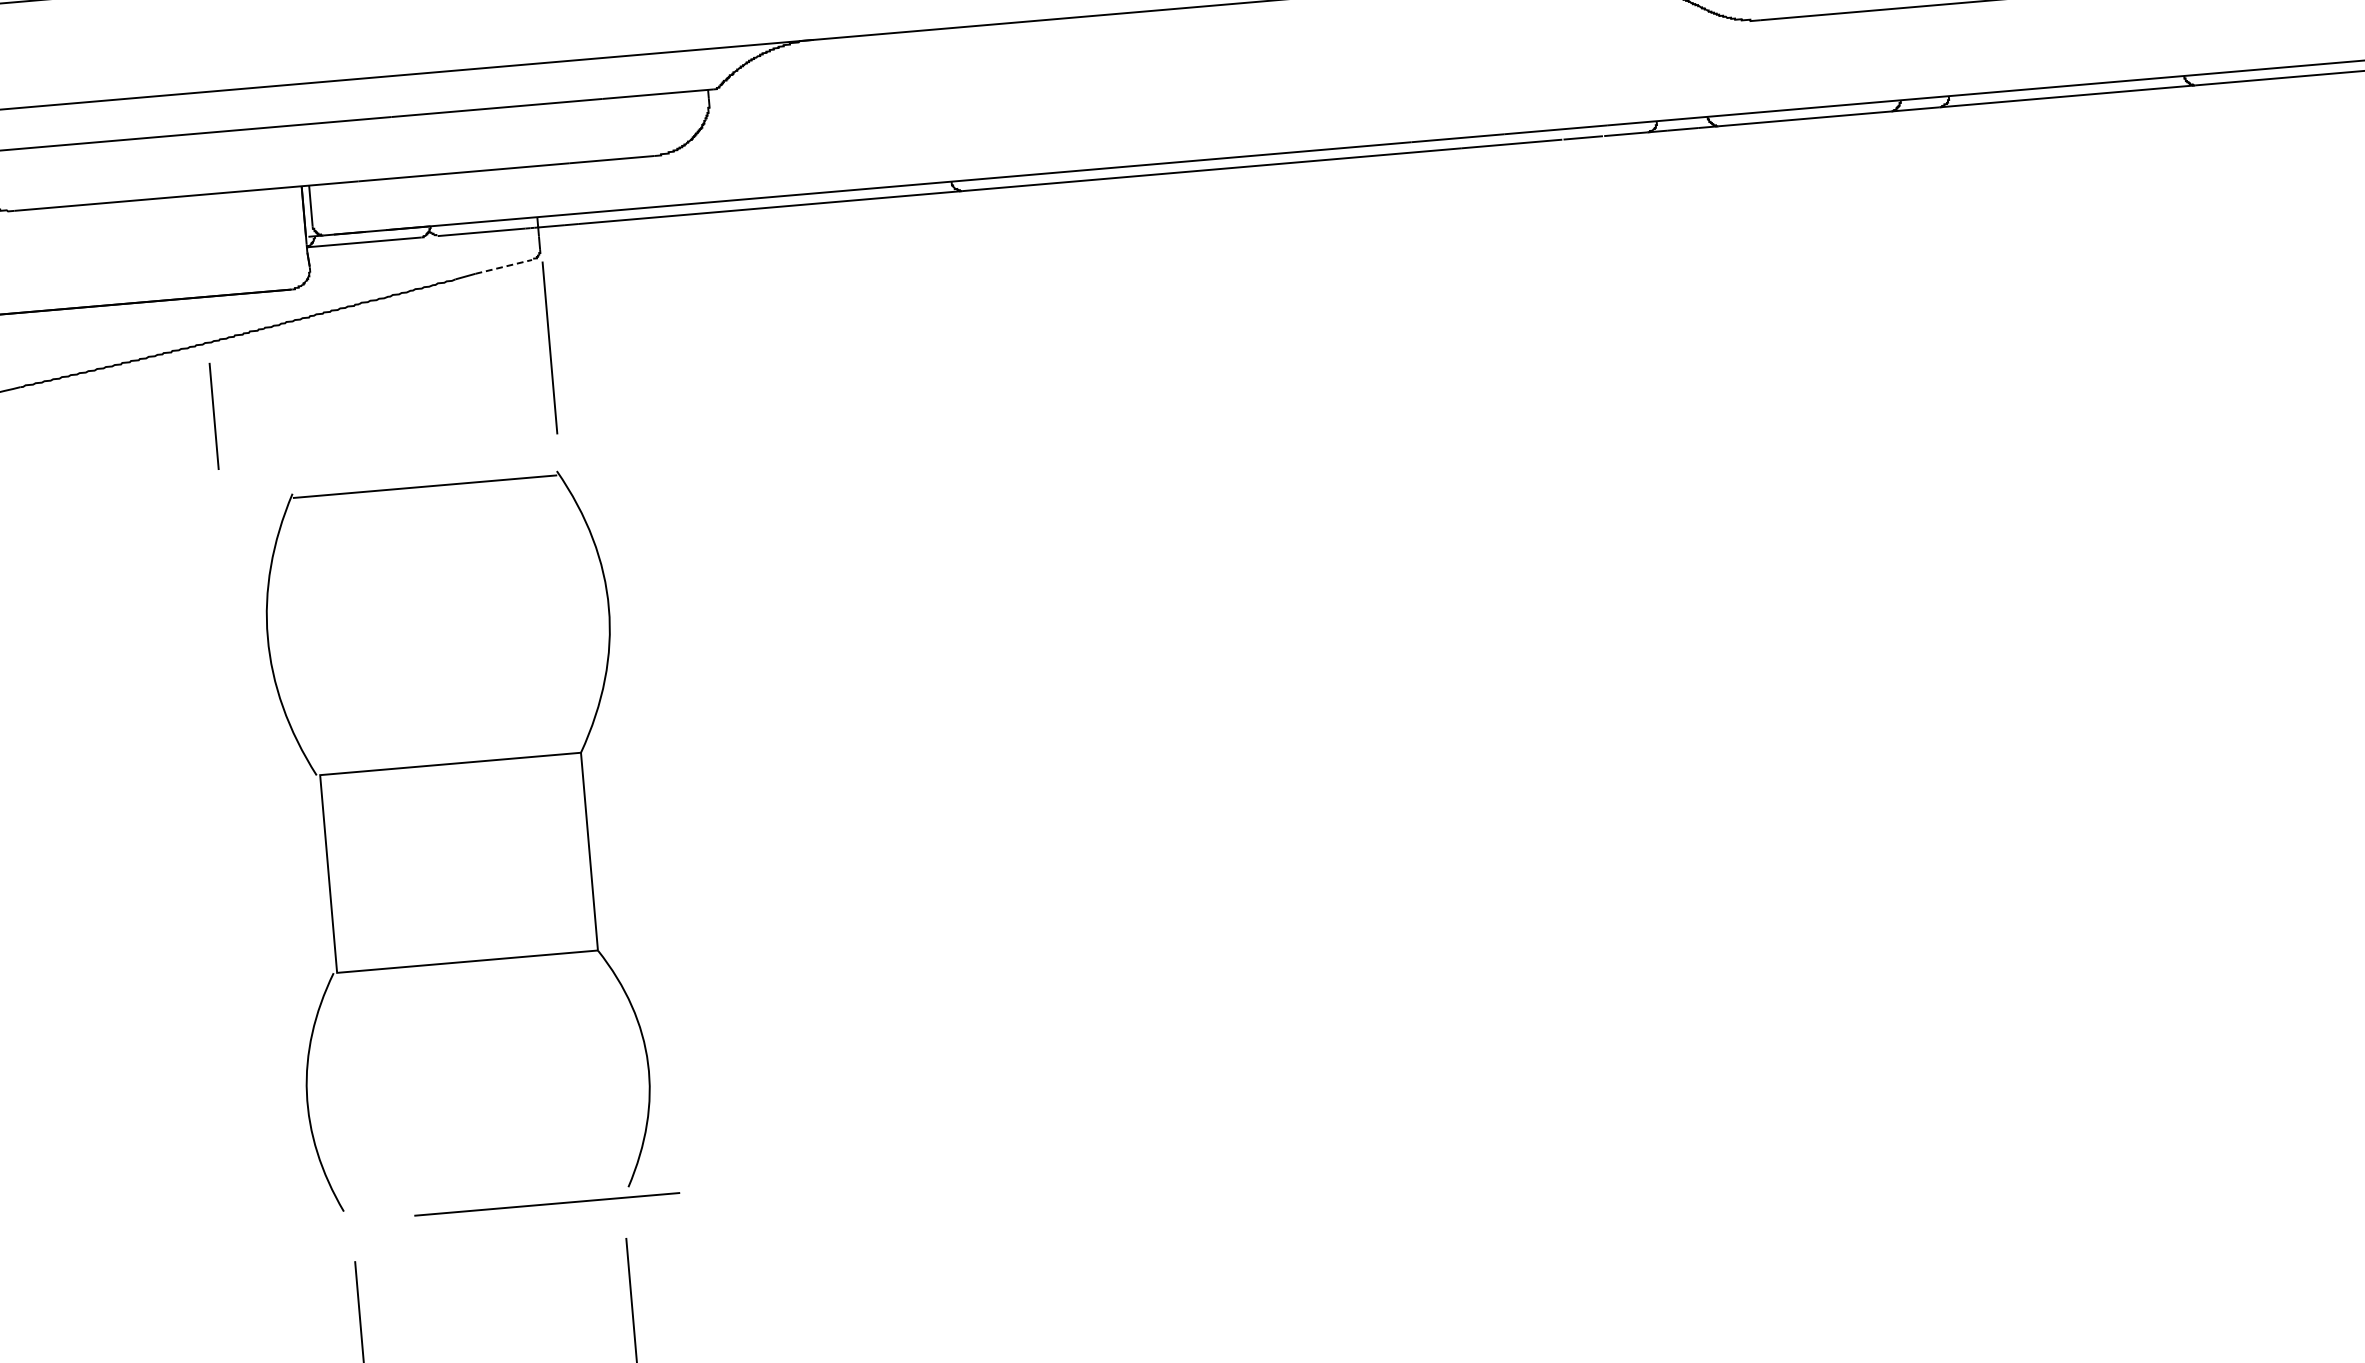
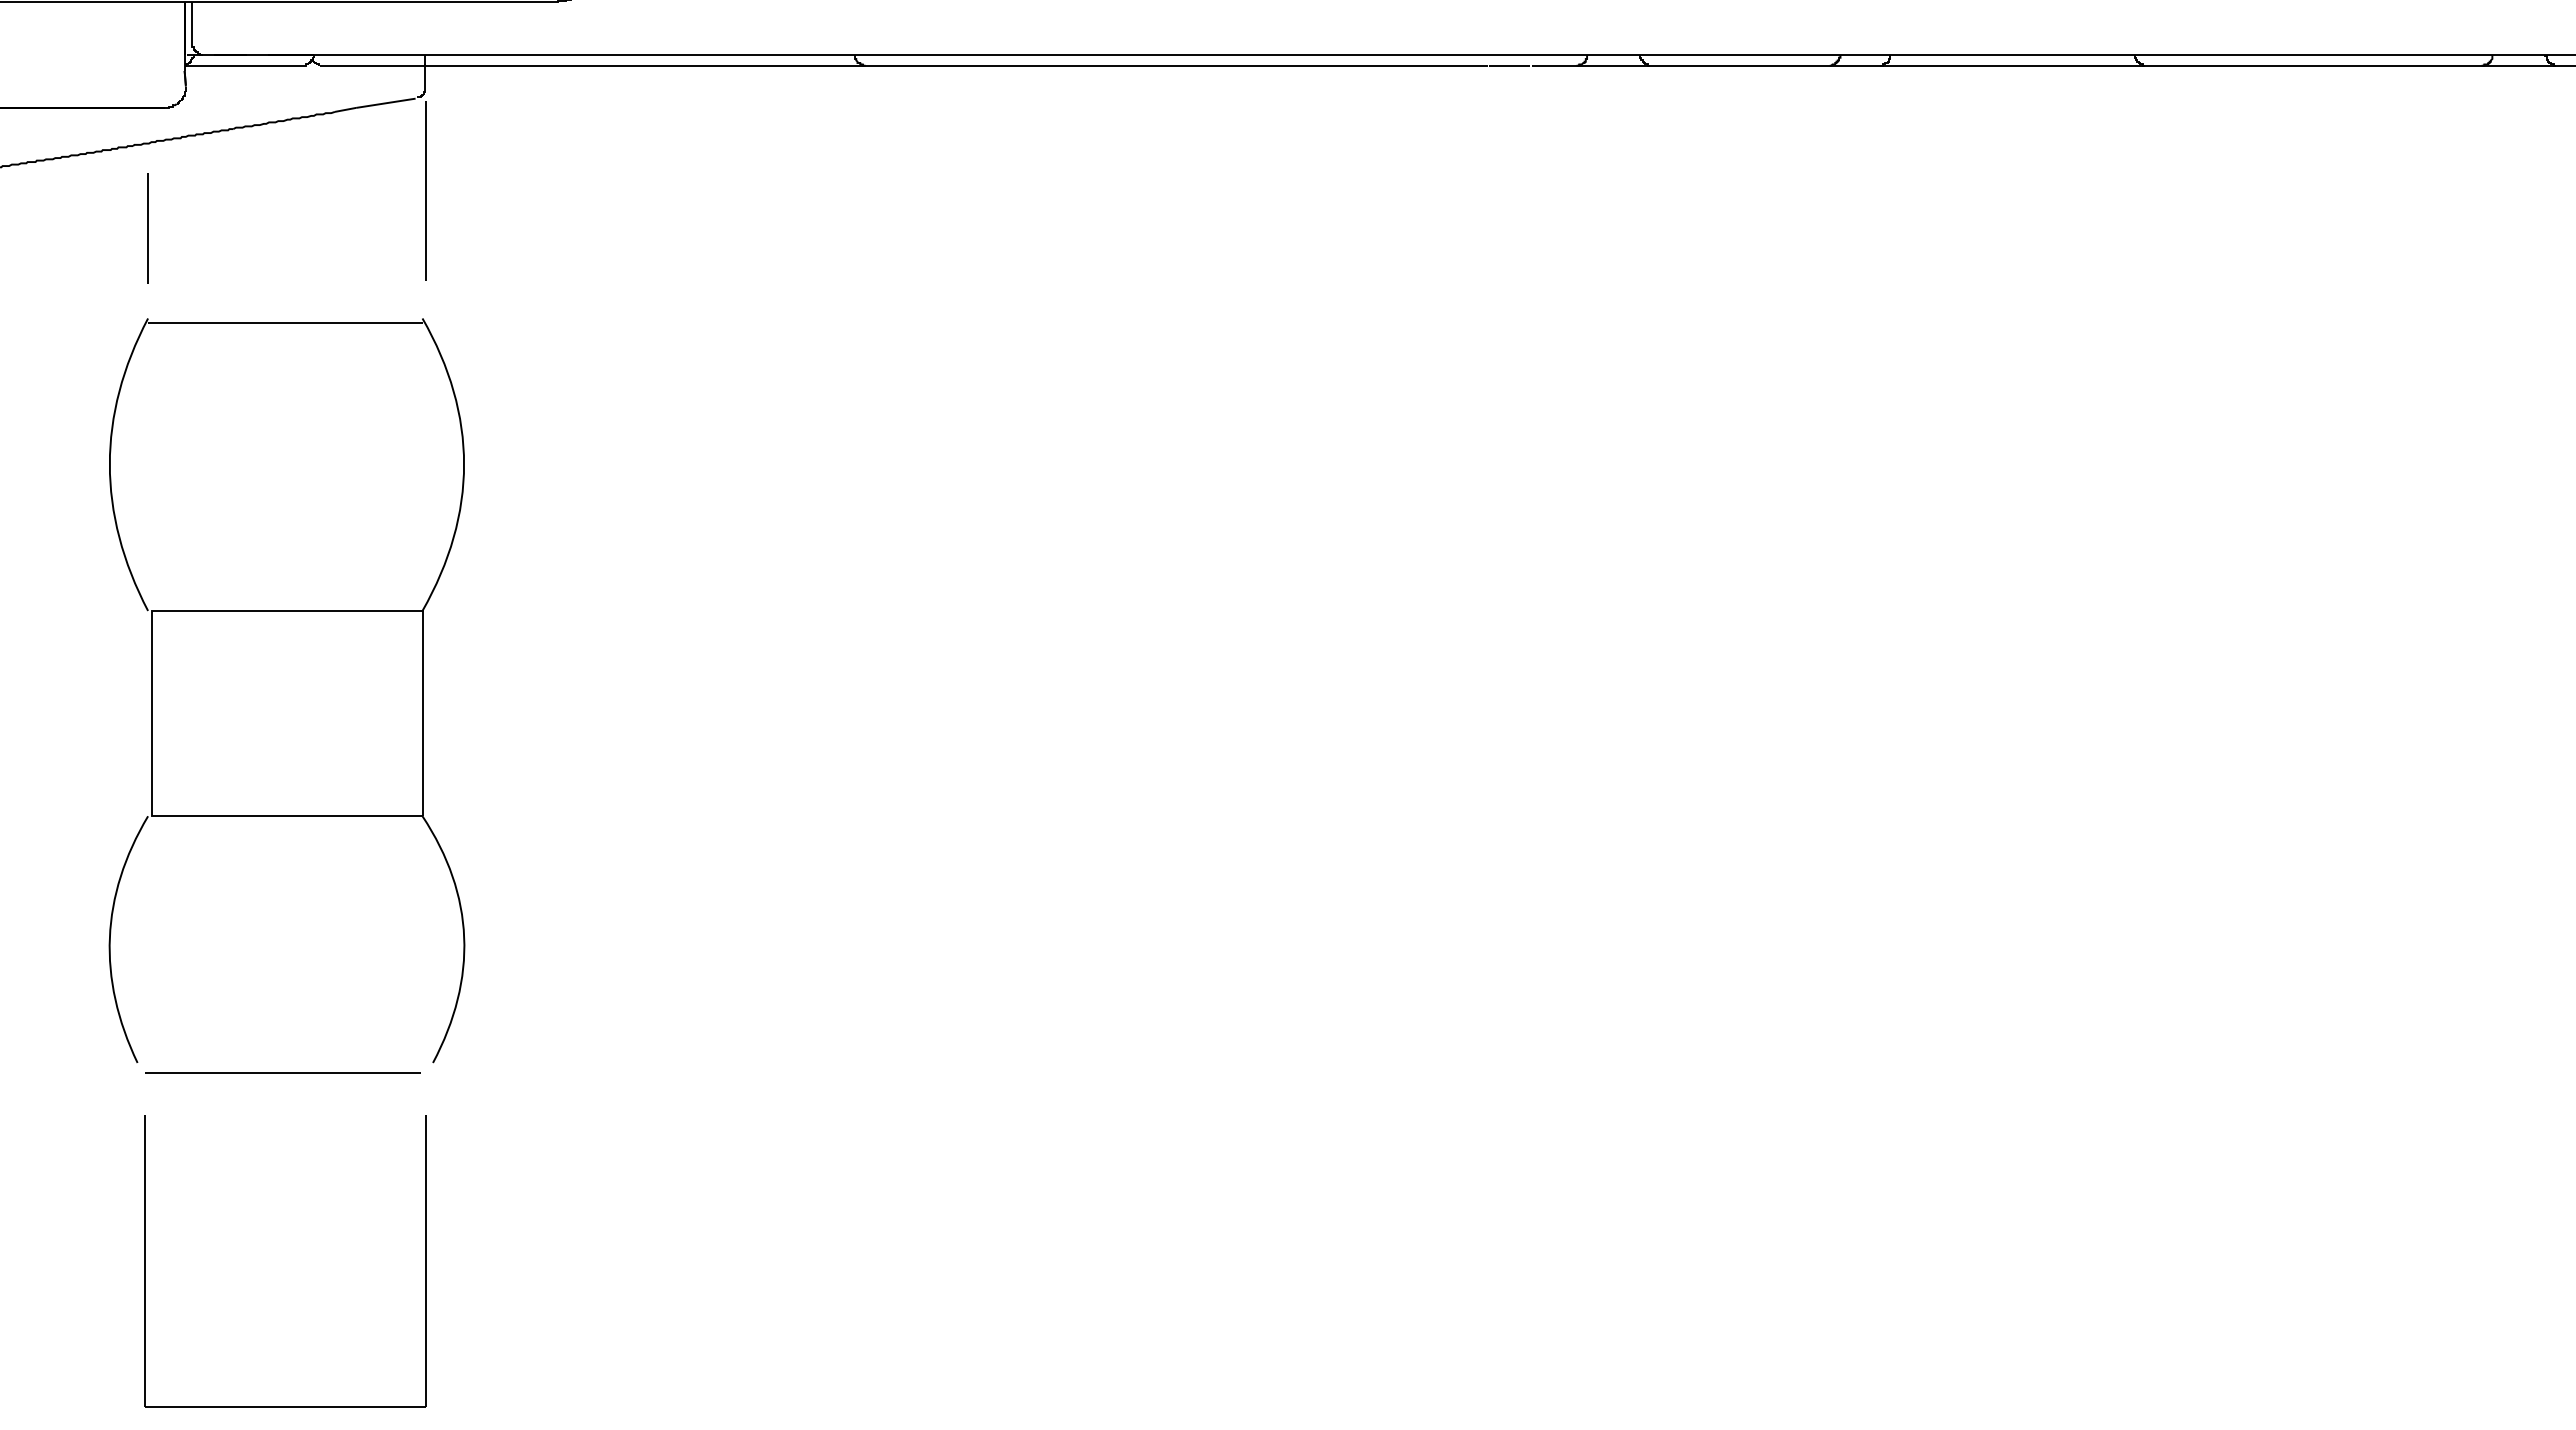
line: (504, 267) -> (386, 103), dashed -> solid
line: (213, 416) -> (147, 228), moved
line: (546, 1203) -> (282, 1072), moved

